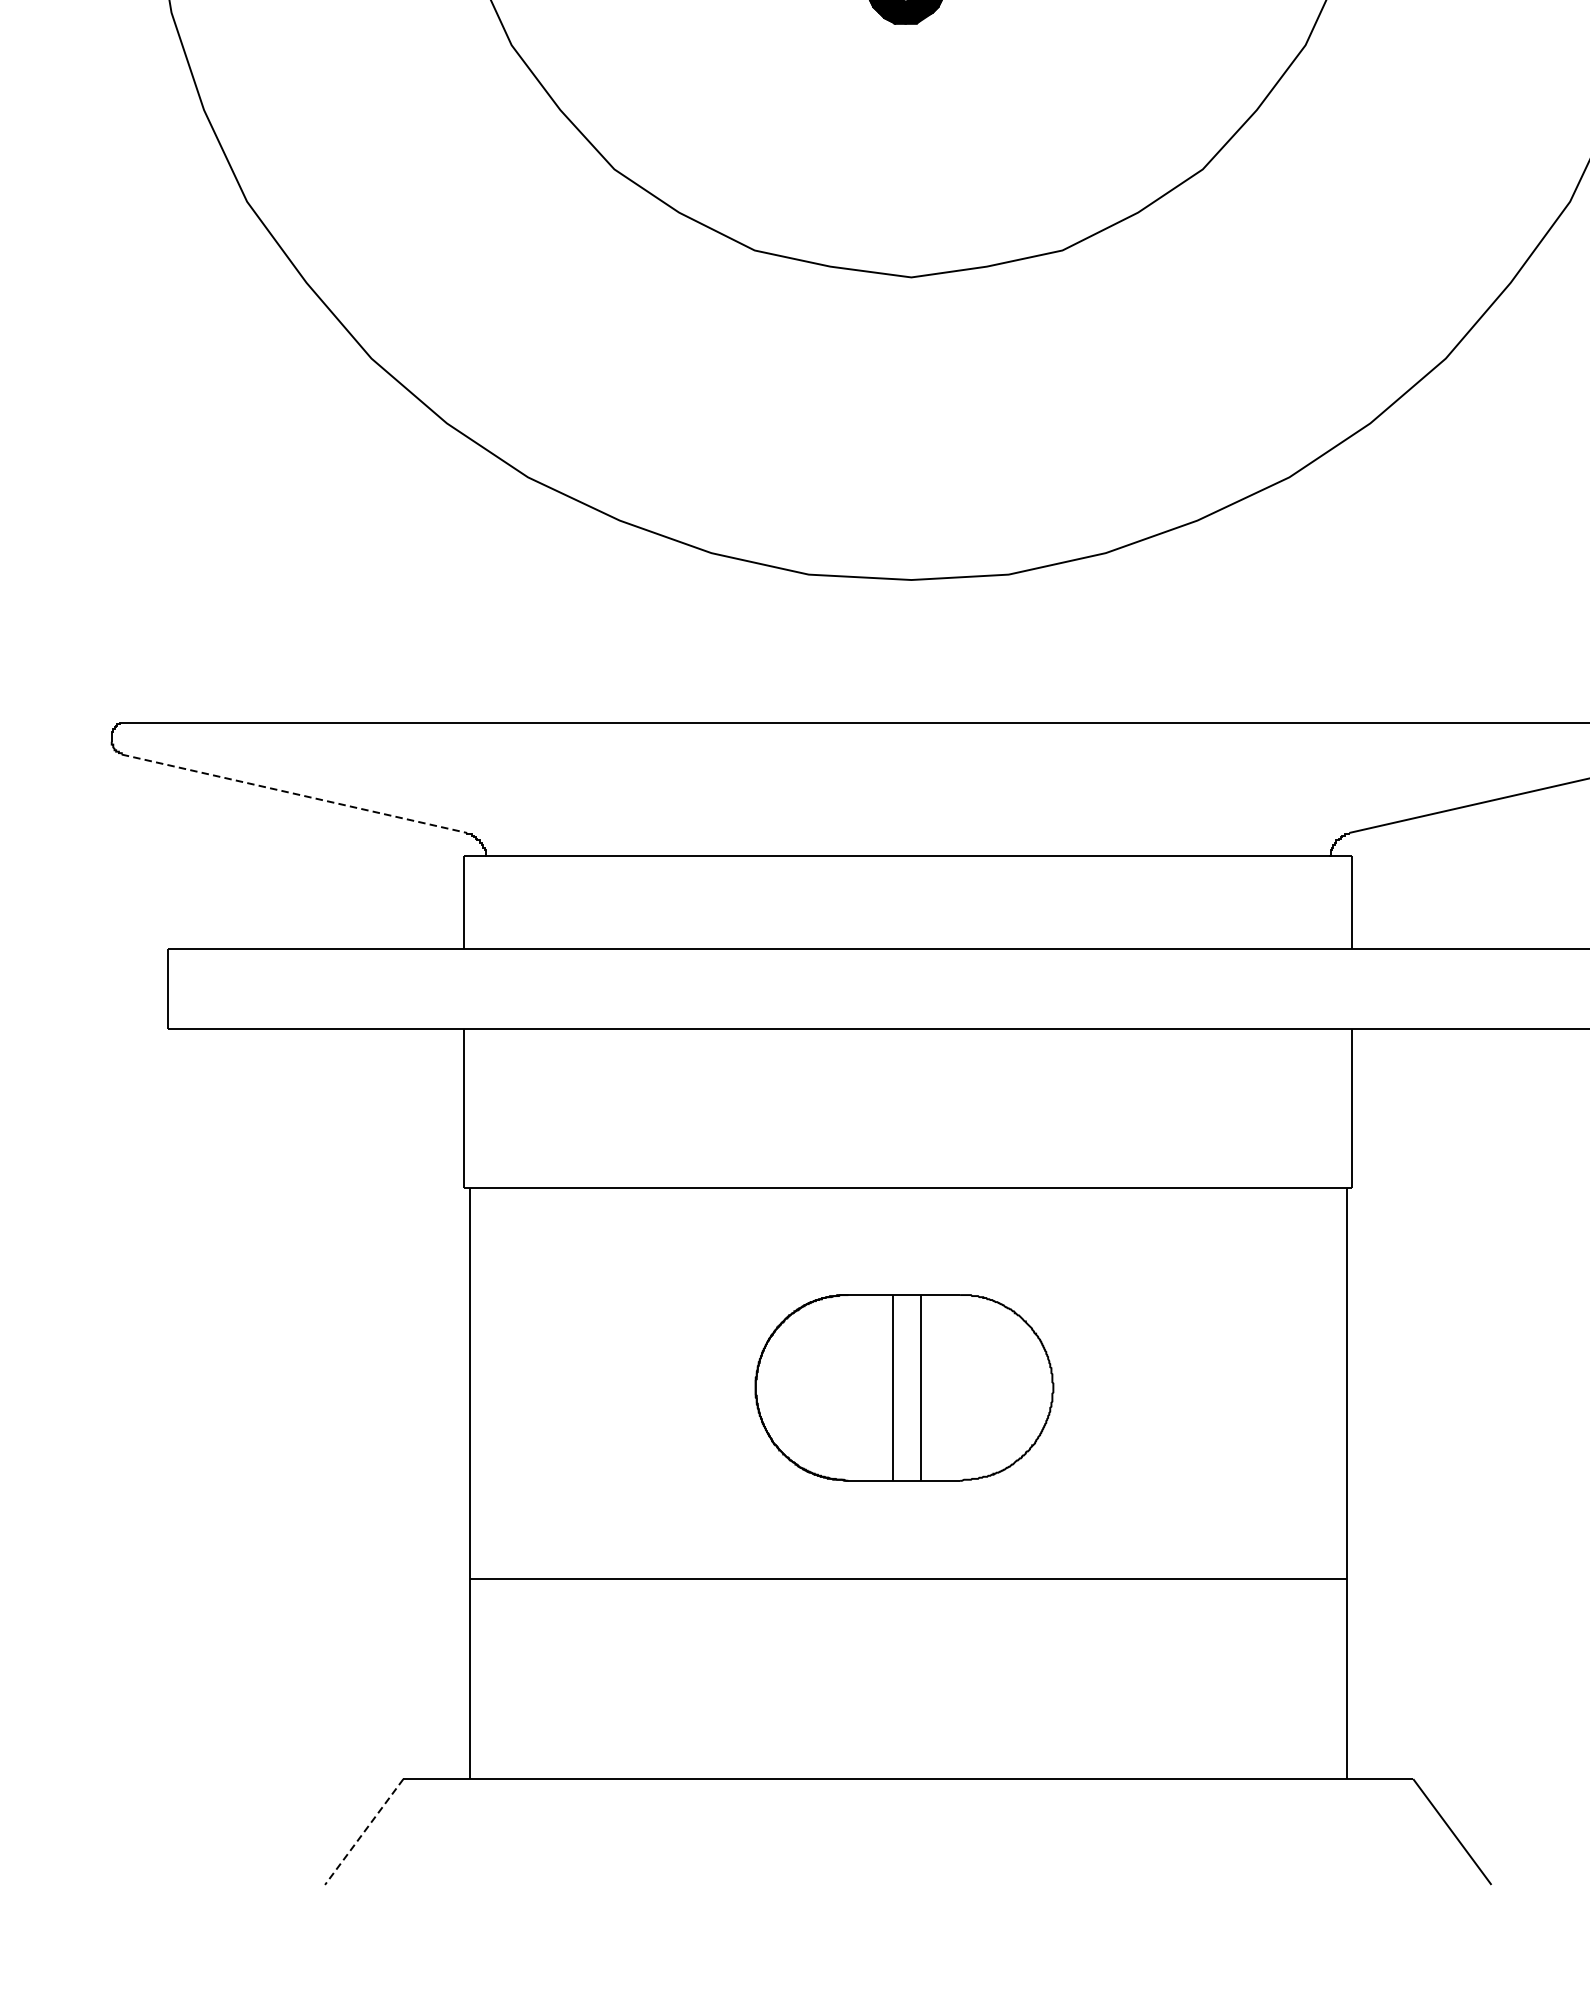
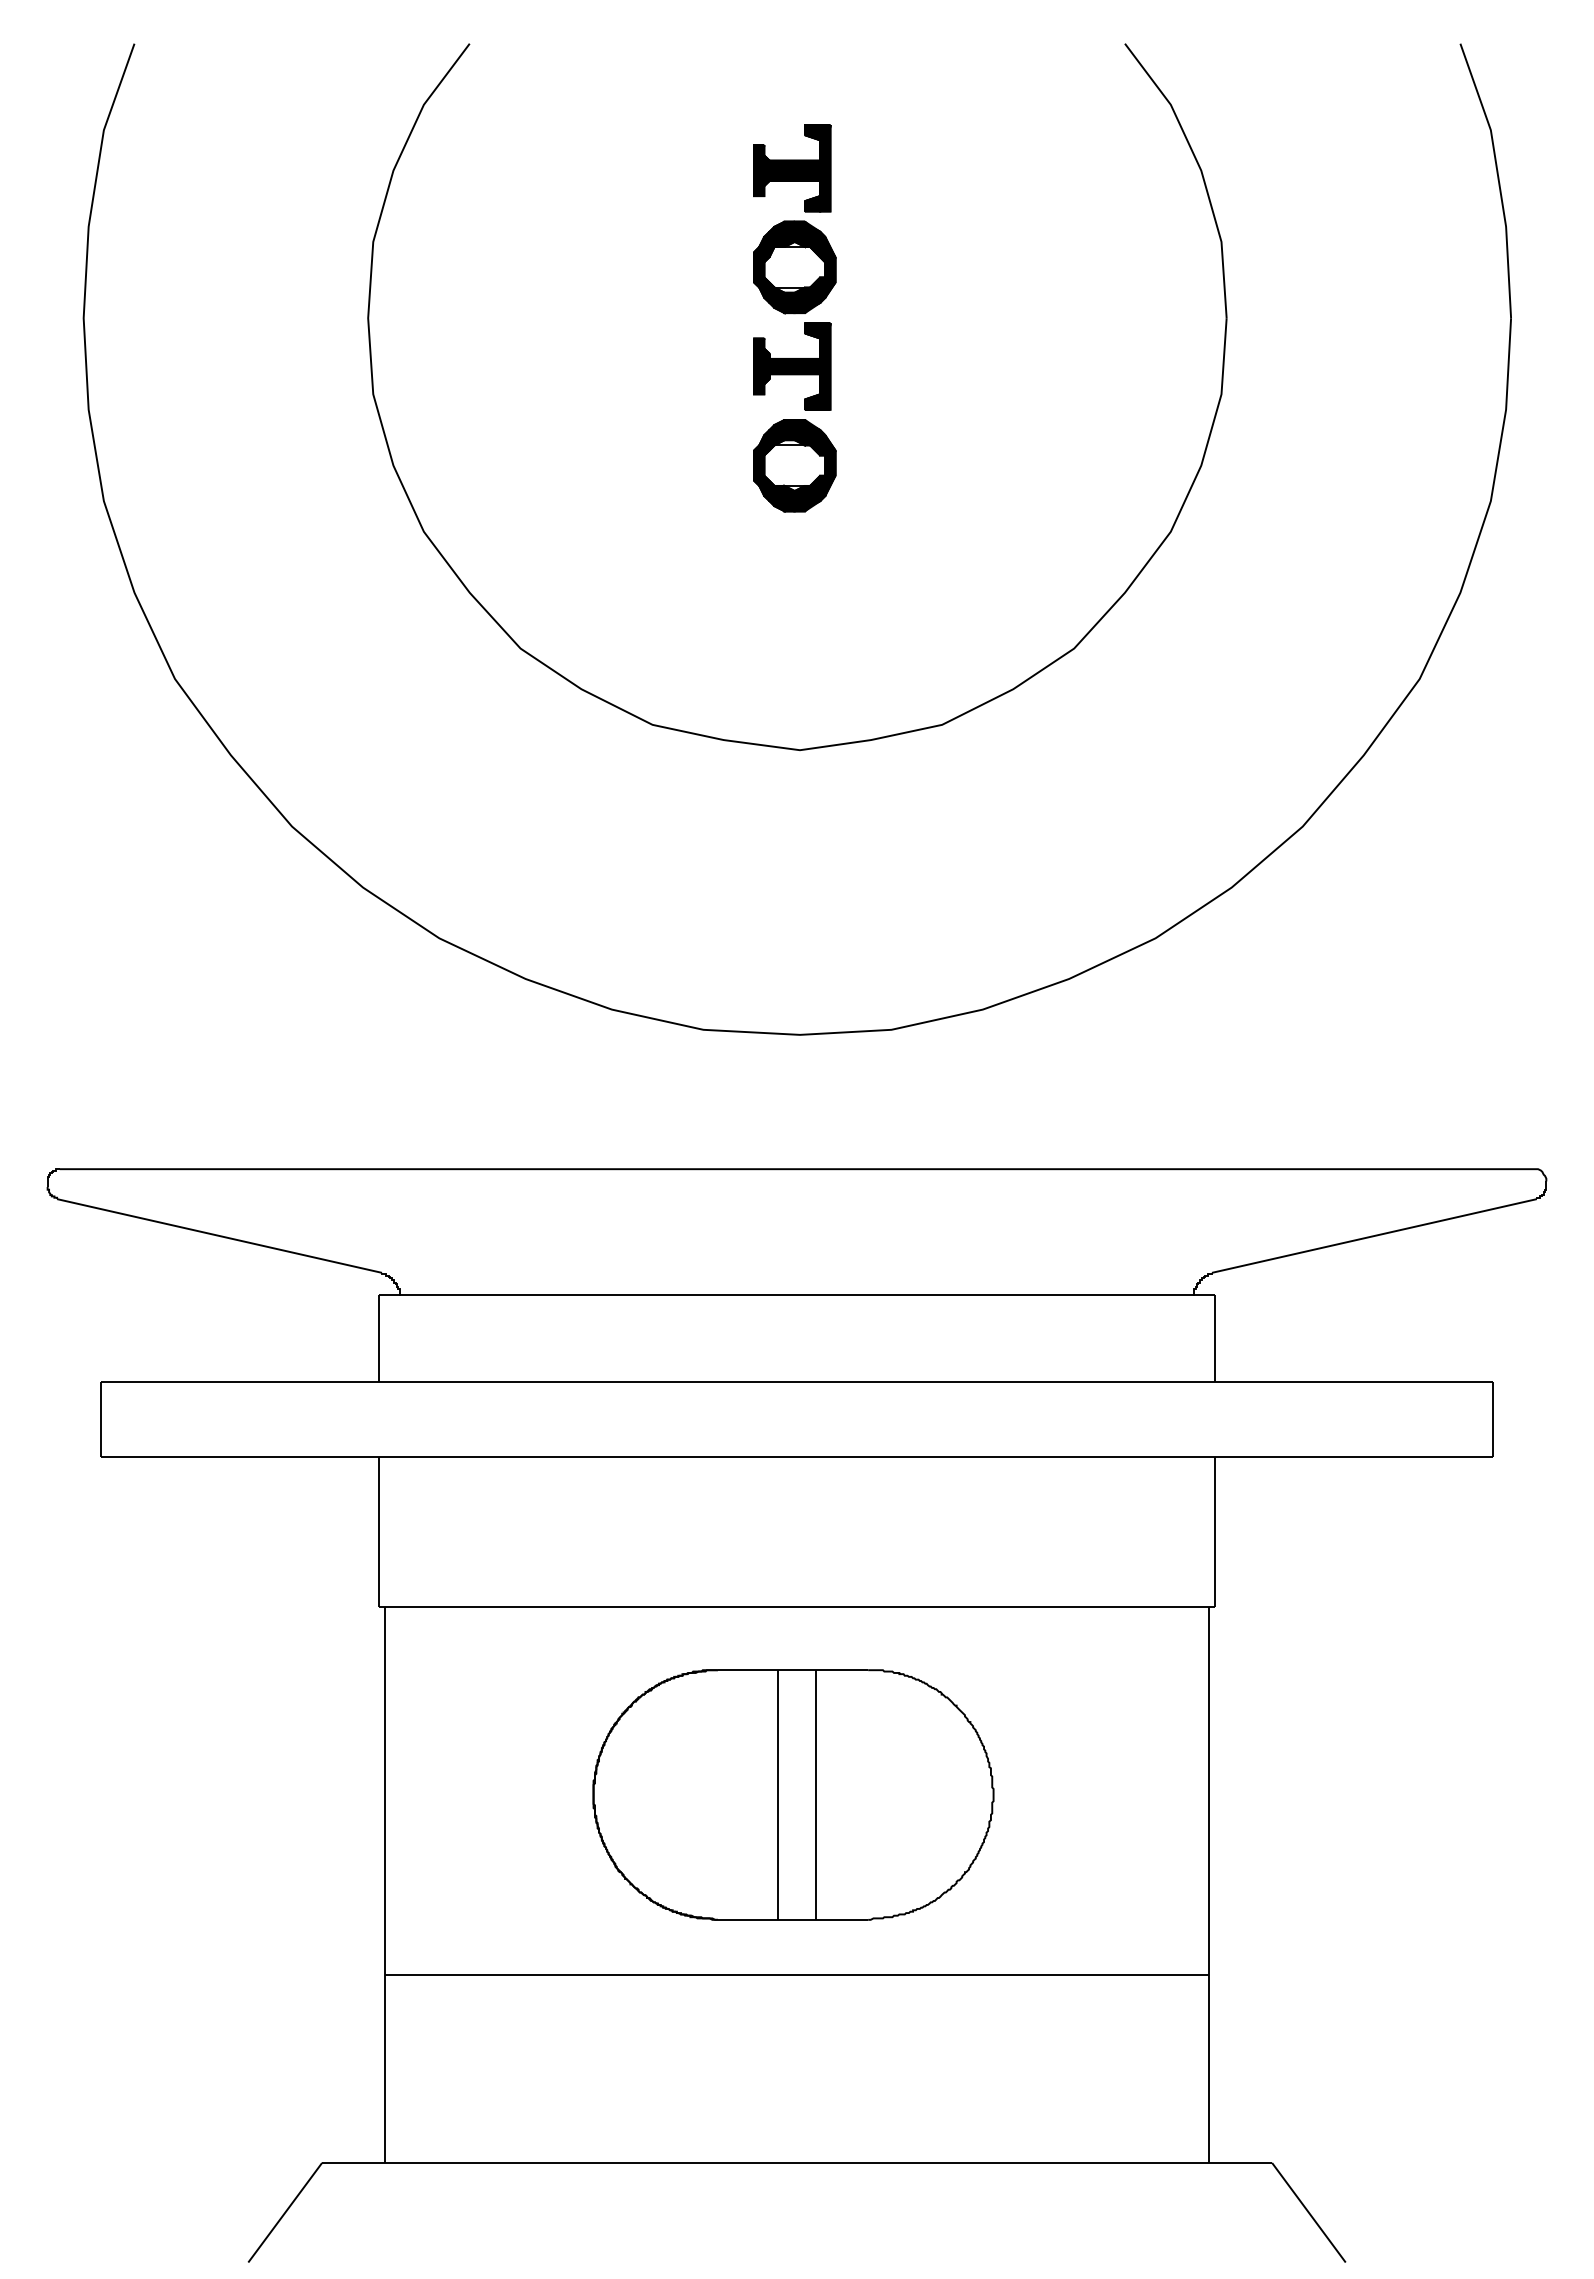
line: (294, 794) -> (219, 1236), dashed -> solid
part: (904, 1387) -> (793, 1794), size x1.43
line: (364, 1831) -> (285, 2212), dashed -> solid

